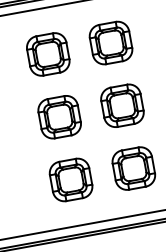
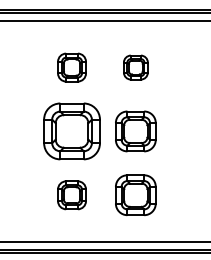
part: (110, 42) -> (135, 67), size x0.6
part: (47, 54) -> (71, 67), size x0.7
part: (59, 117) -> (71, 131), size x1.4
part: (70, 180) -> (71, 195), size x0.7

